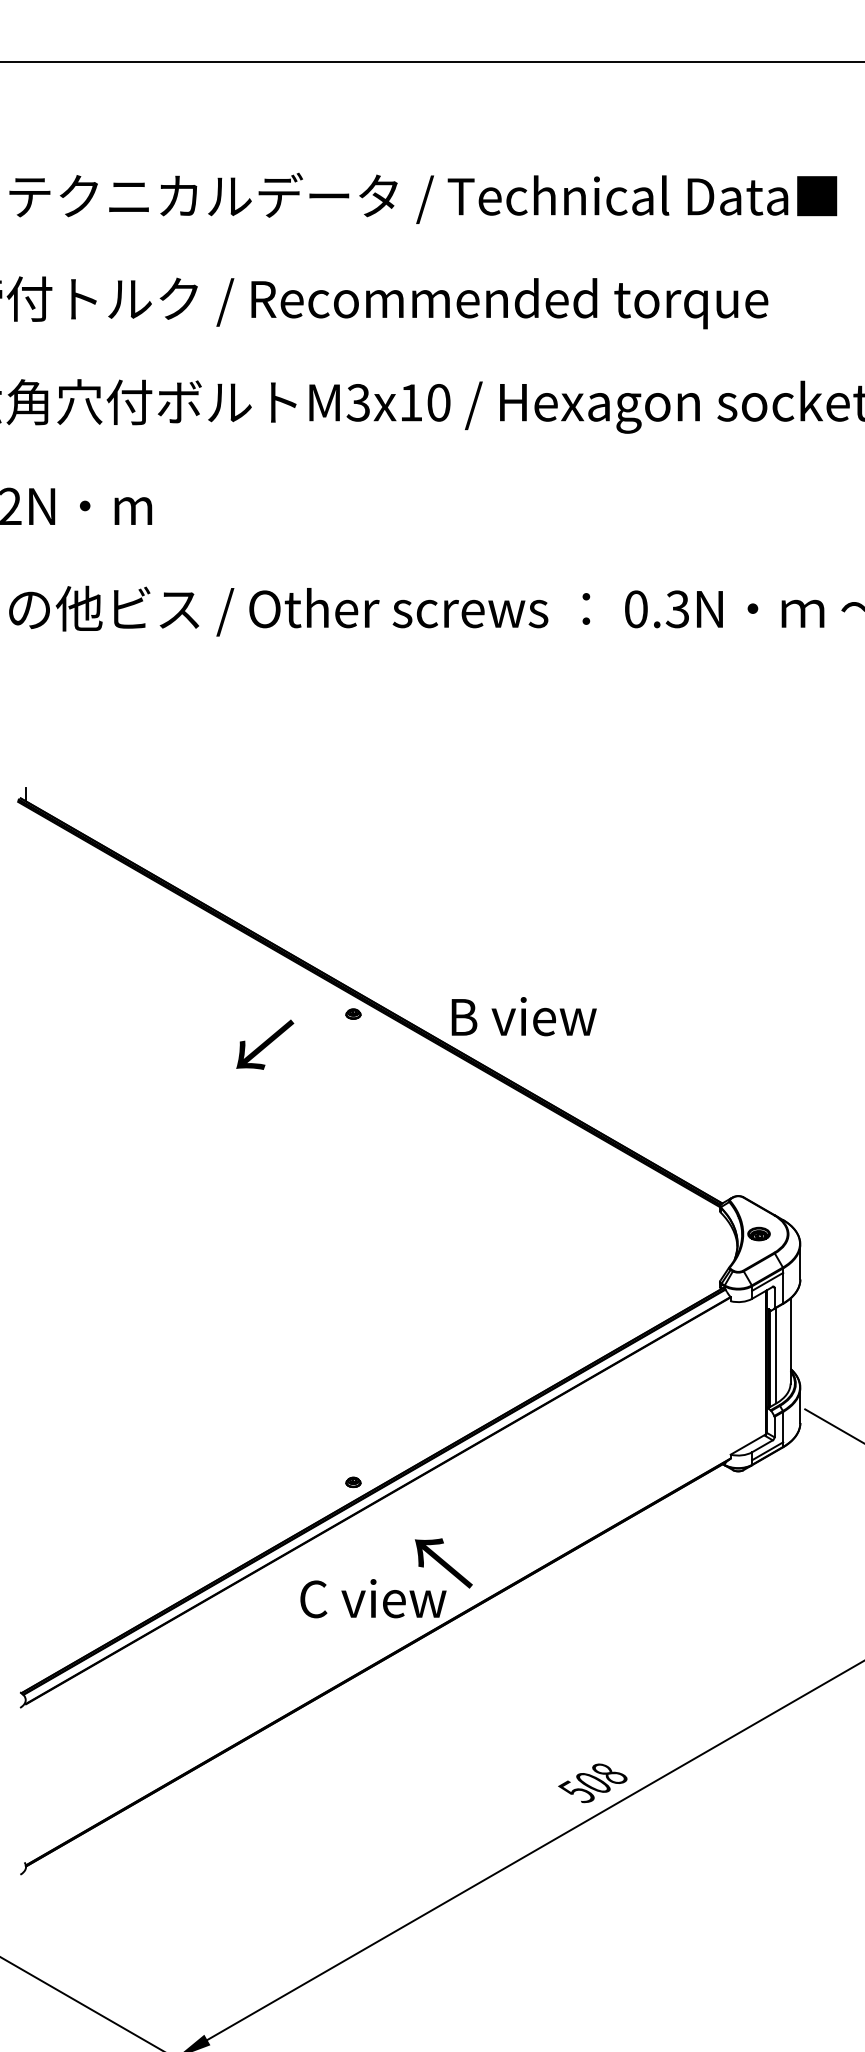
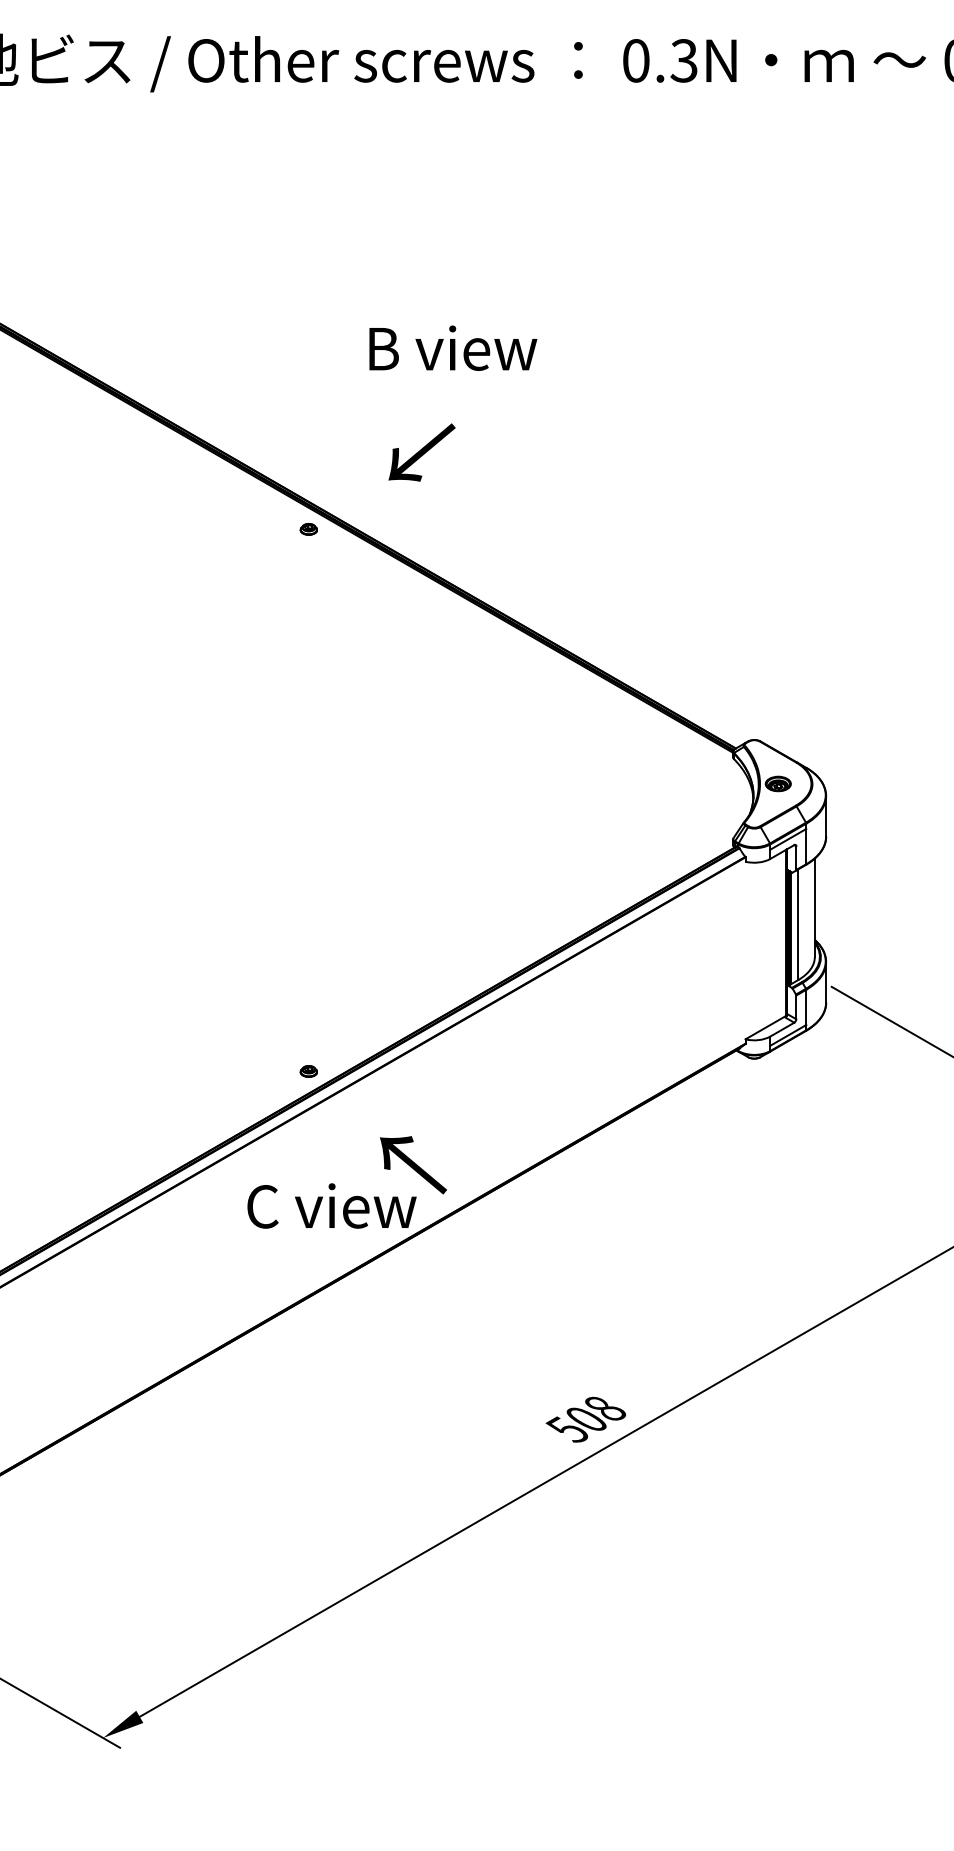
text: (523, 1016) -> (452, 348), moved
text: (265, 1044) -> (422, 452), moved

